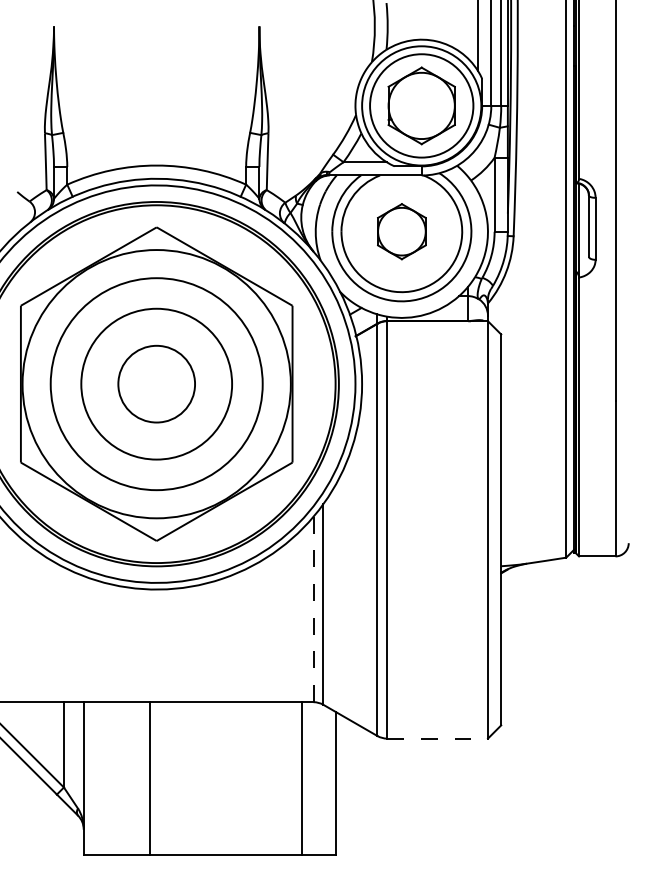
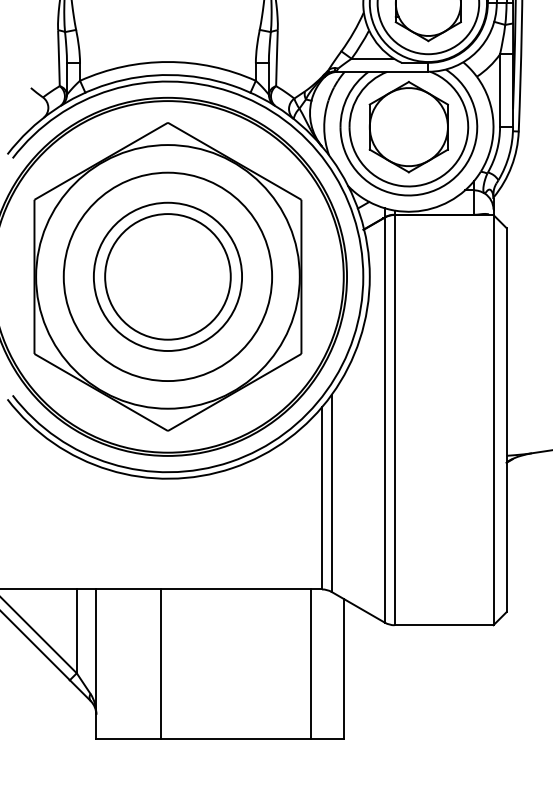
part: (401, 231) -> (408, 126), size x1.67
circle: (156, 384) -> (167, 277), size x1.67
line: (313, 609) -> (322, 498), dashed -> solid
line: (438, 738) -> (444, 625), dashed -> solid

